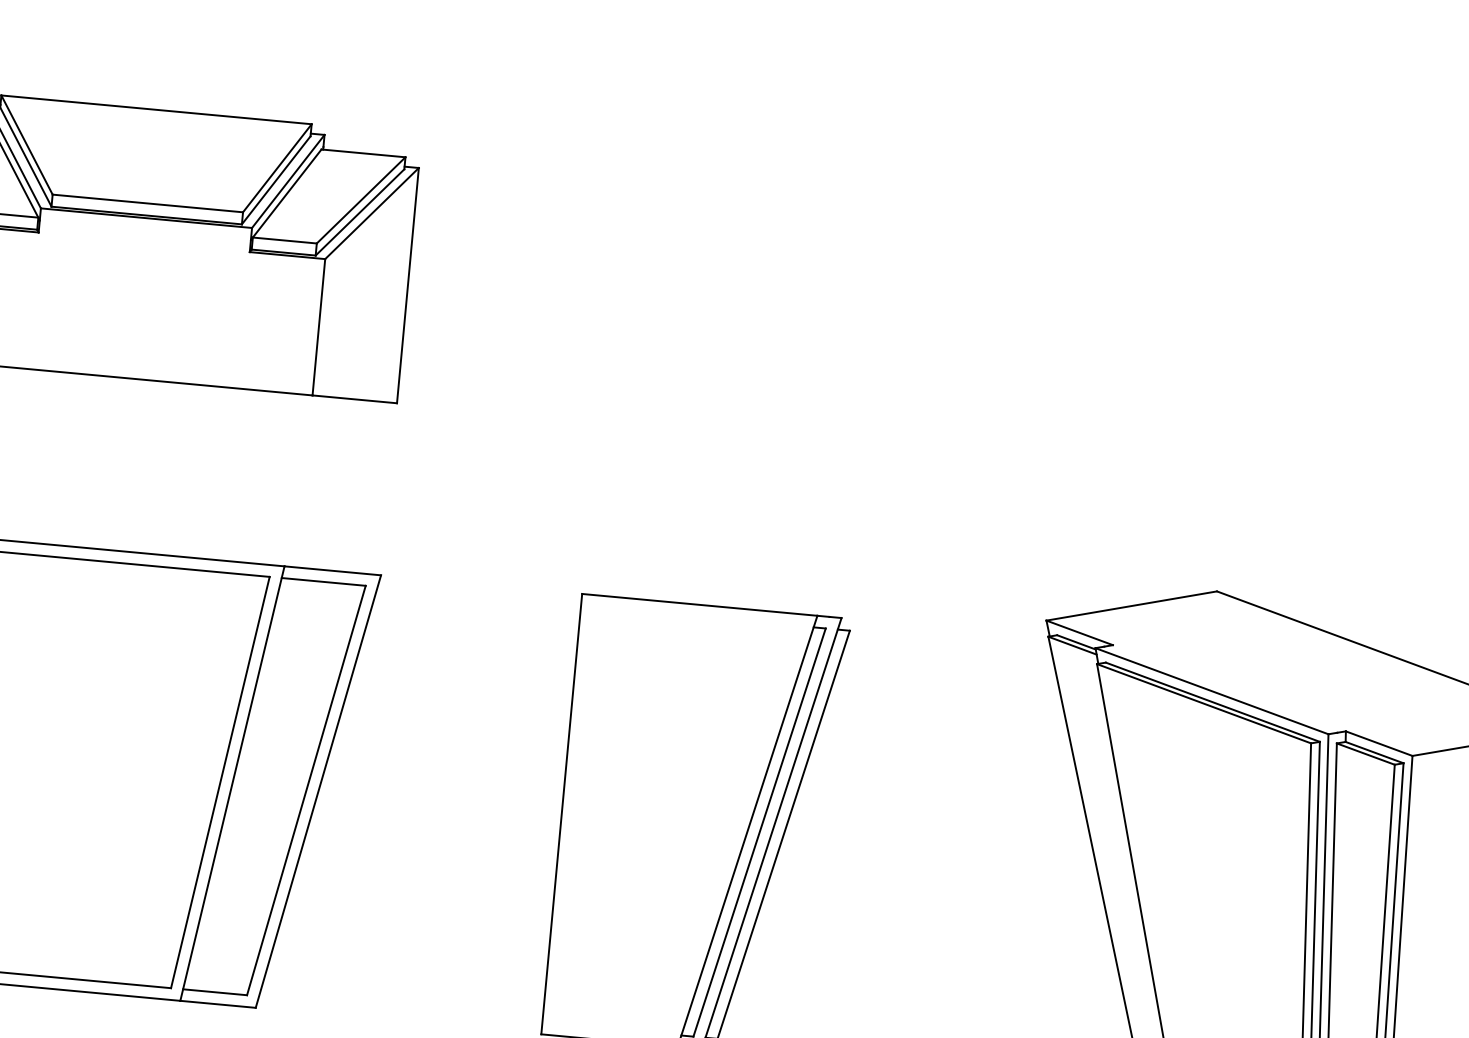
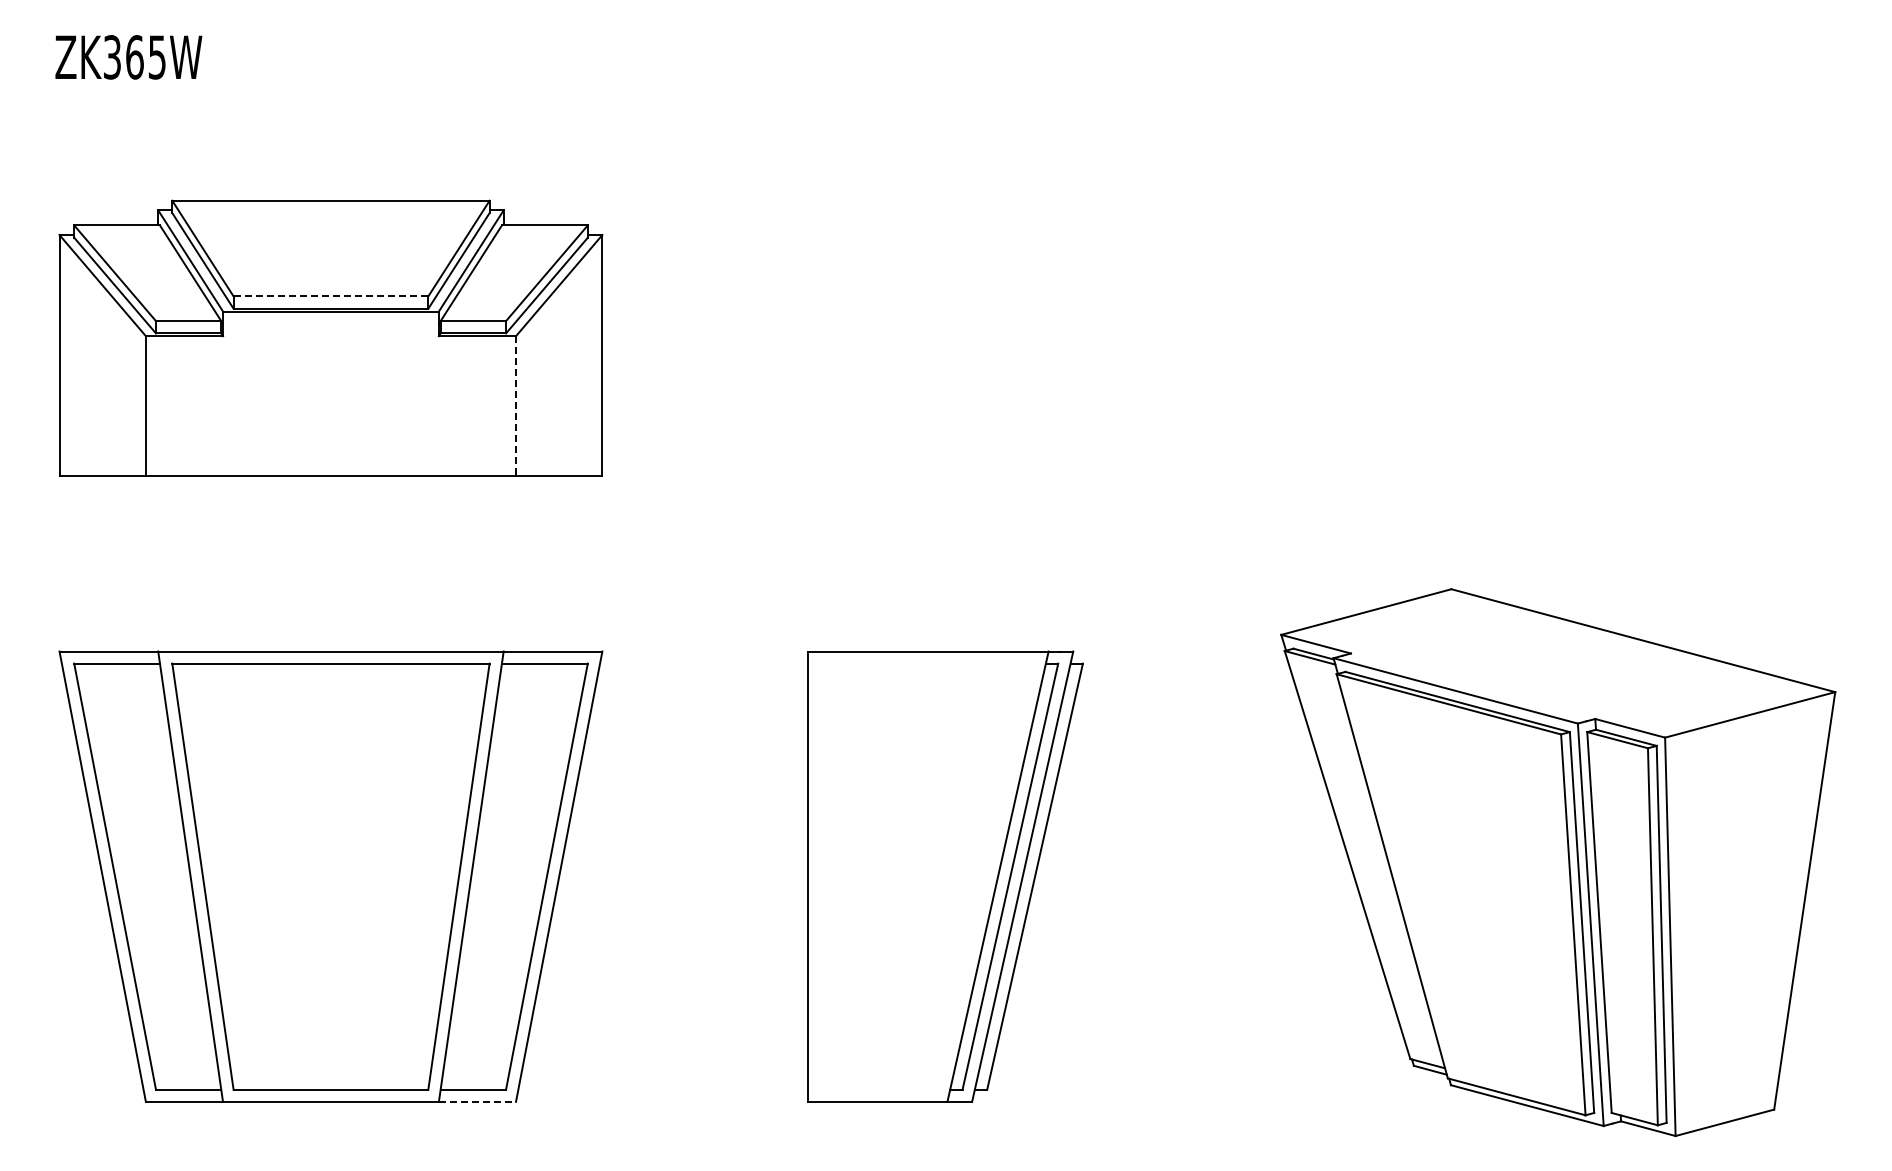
line: (148, 203) -> (331, 296), solid -> dashed
line: (319, 326) -> (516, 405), solid -> dashed
line: (218, 1004) -> (477, 1101), solid -> dashed

